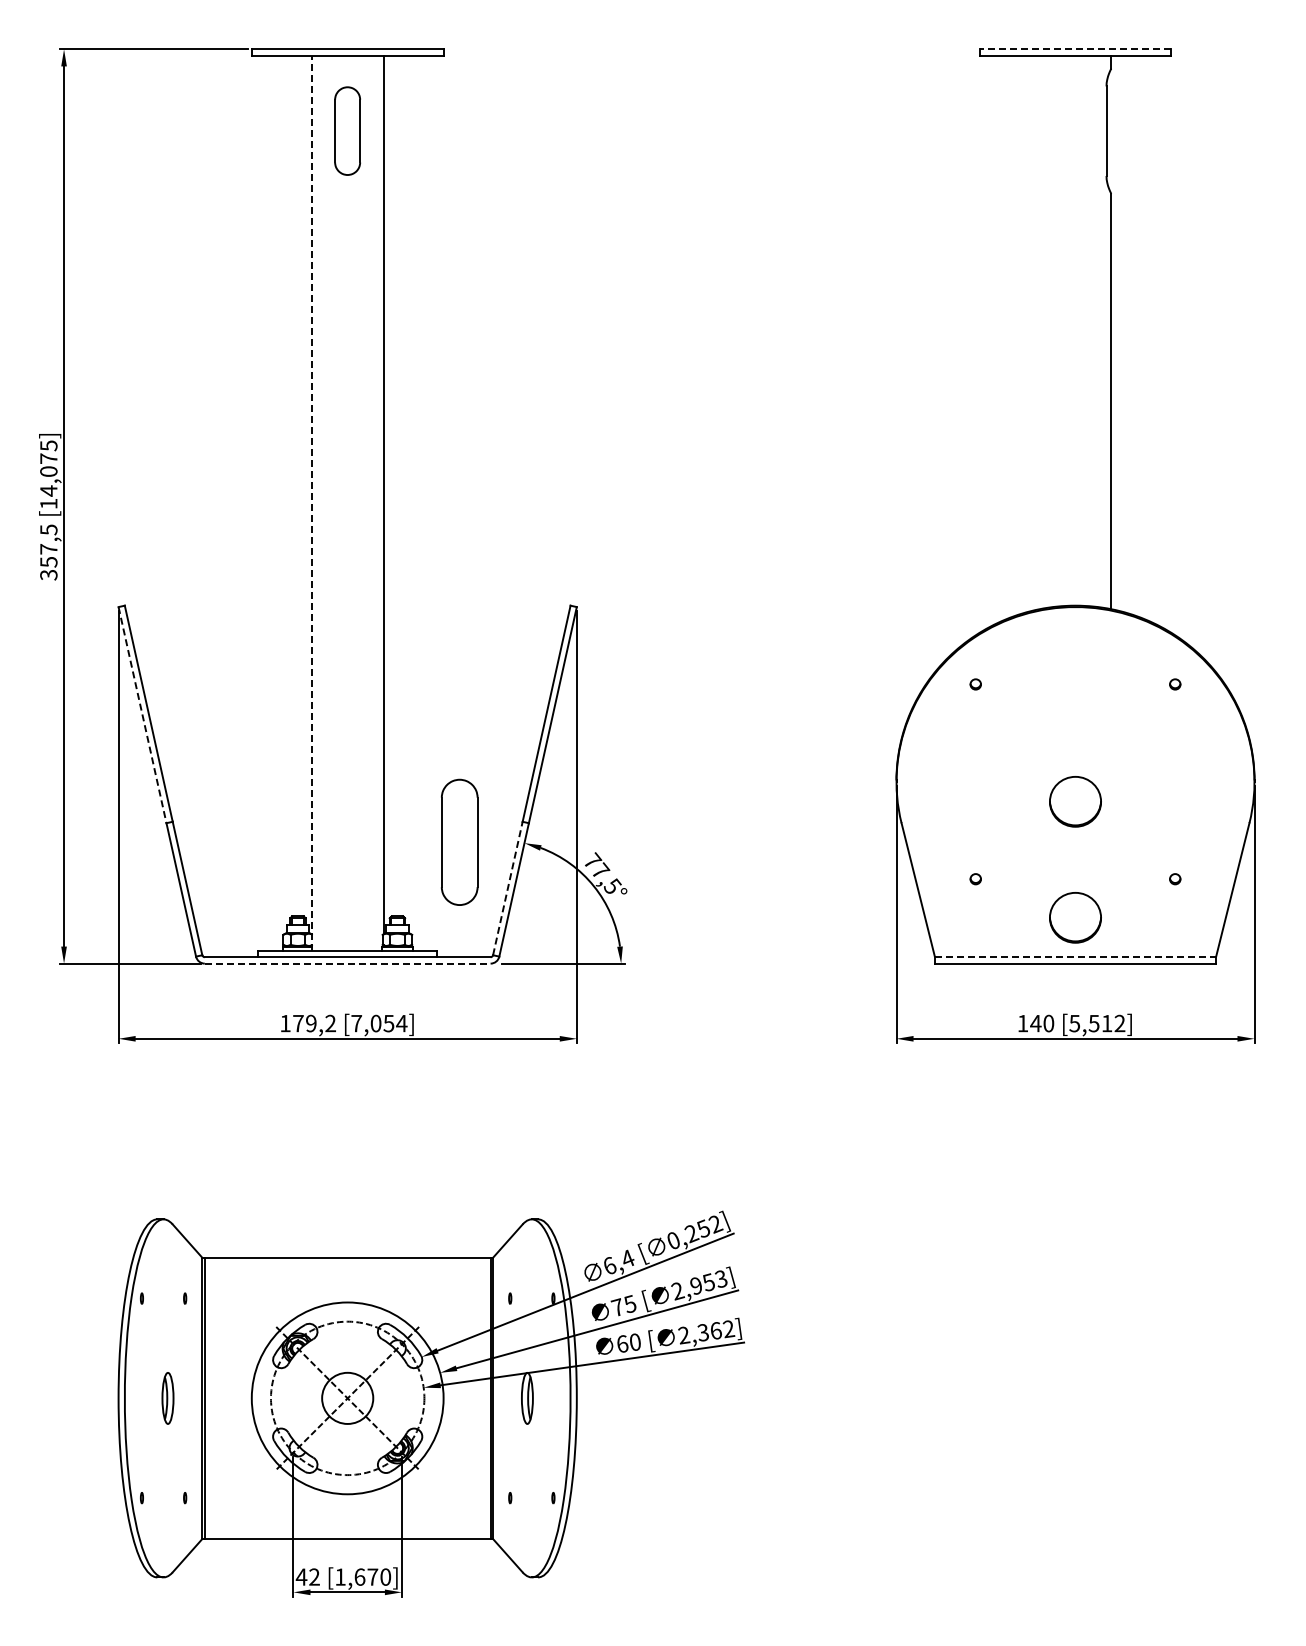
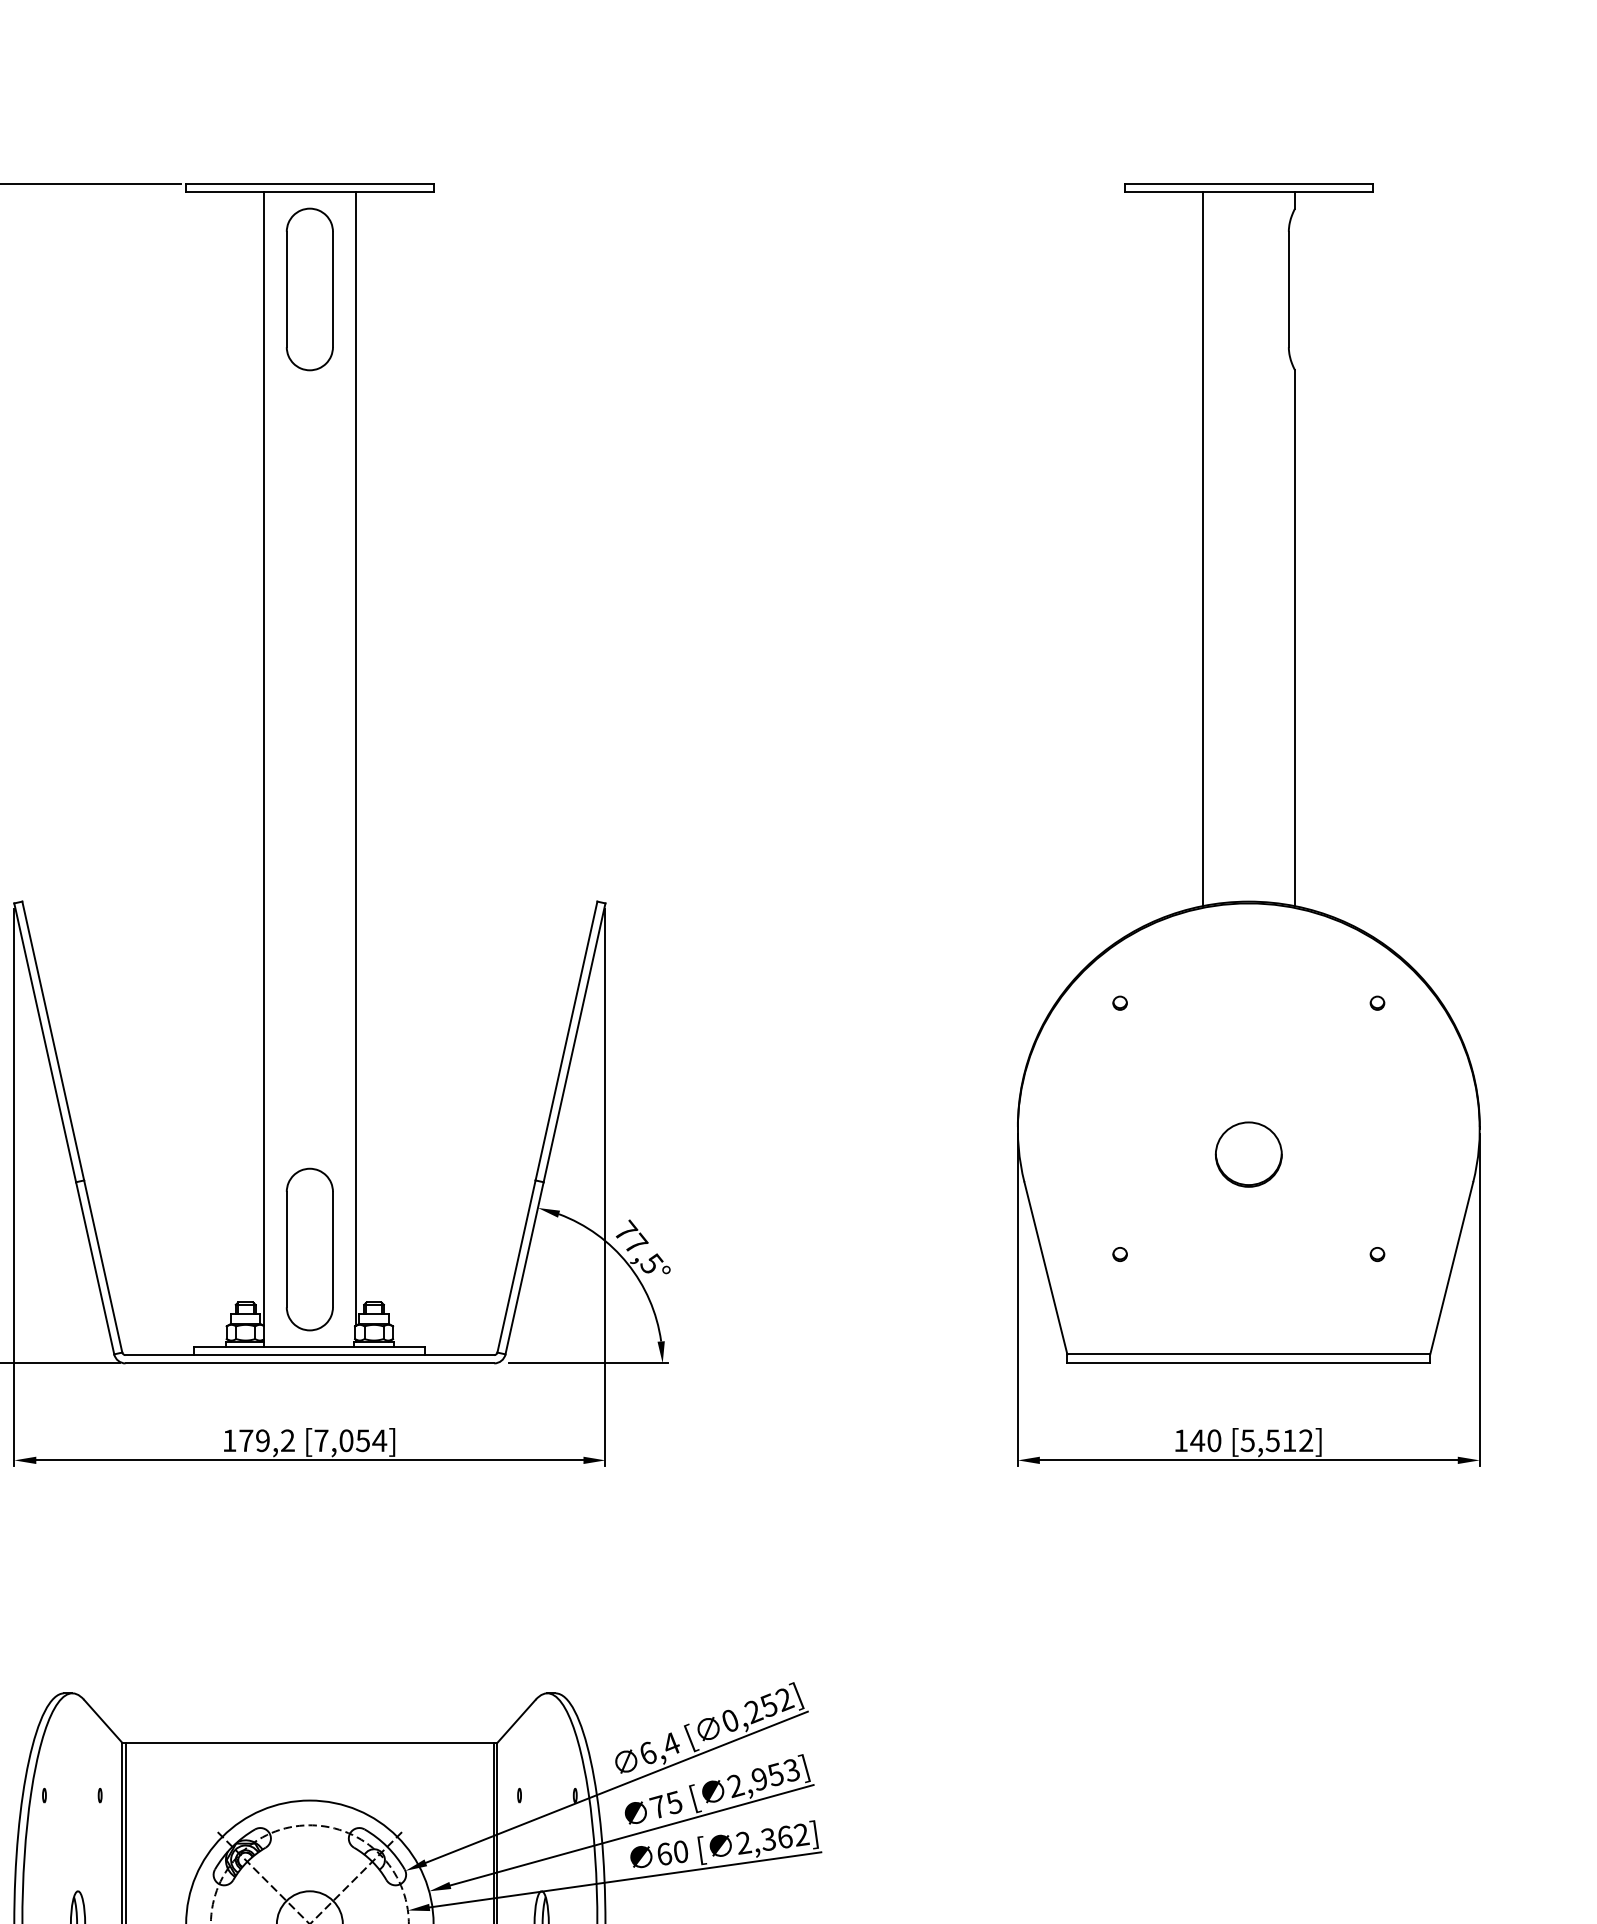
line: (1075, 49) -> (1248, 184), dashed -> solid
part: (347, 130) -> (309, 288), size x1.43
line: (1039, 332) -> (1202, 549), added
line: (311, 503) -> (263, 769), dashed -> solid
line: (142, 715) -> (45, 1043), dashed -> solid
part: (459, 841) -> (309, 1248), moved
line: (507, 888) -> (516, 1266), dashed -> solid
part: (1075, 917) -> (1248, 1303), removed
line: (1075, 956) -> (1248, 1354), dashed -> solid
line: (347, 963) -> (309, 1363), dashed -> solid

